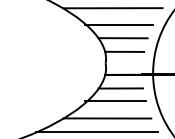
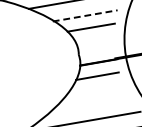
line: (118, 25) -> (84, 16), solid -> dashed
line: (124, 51) -> (94, 40), removed
line: (115, 101) -> (94, 89), removed
line: (107, 118) -> (89, 107), removed

